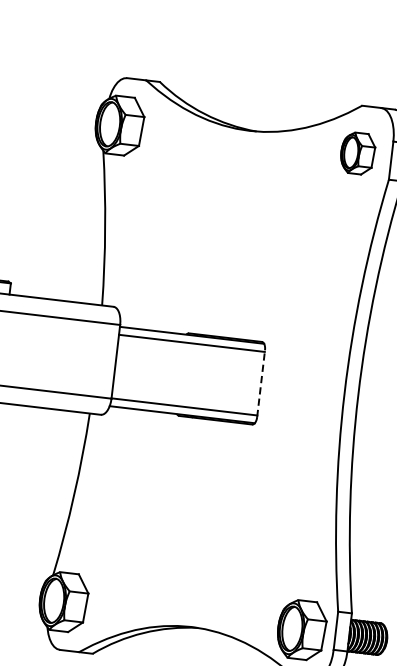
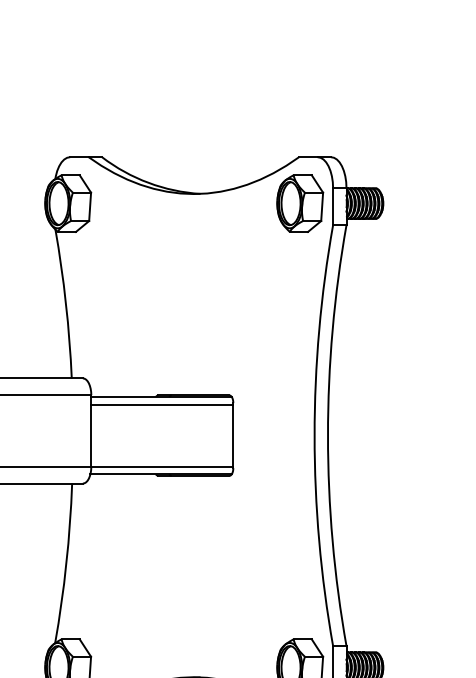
part: (358, 153) -> (300, 203), size x1.43
line: (261, 383) -> (233, 435), dashed -> solid

